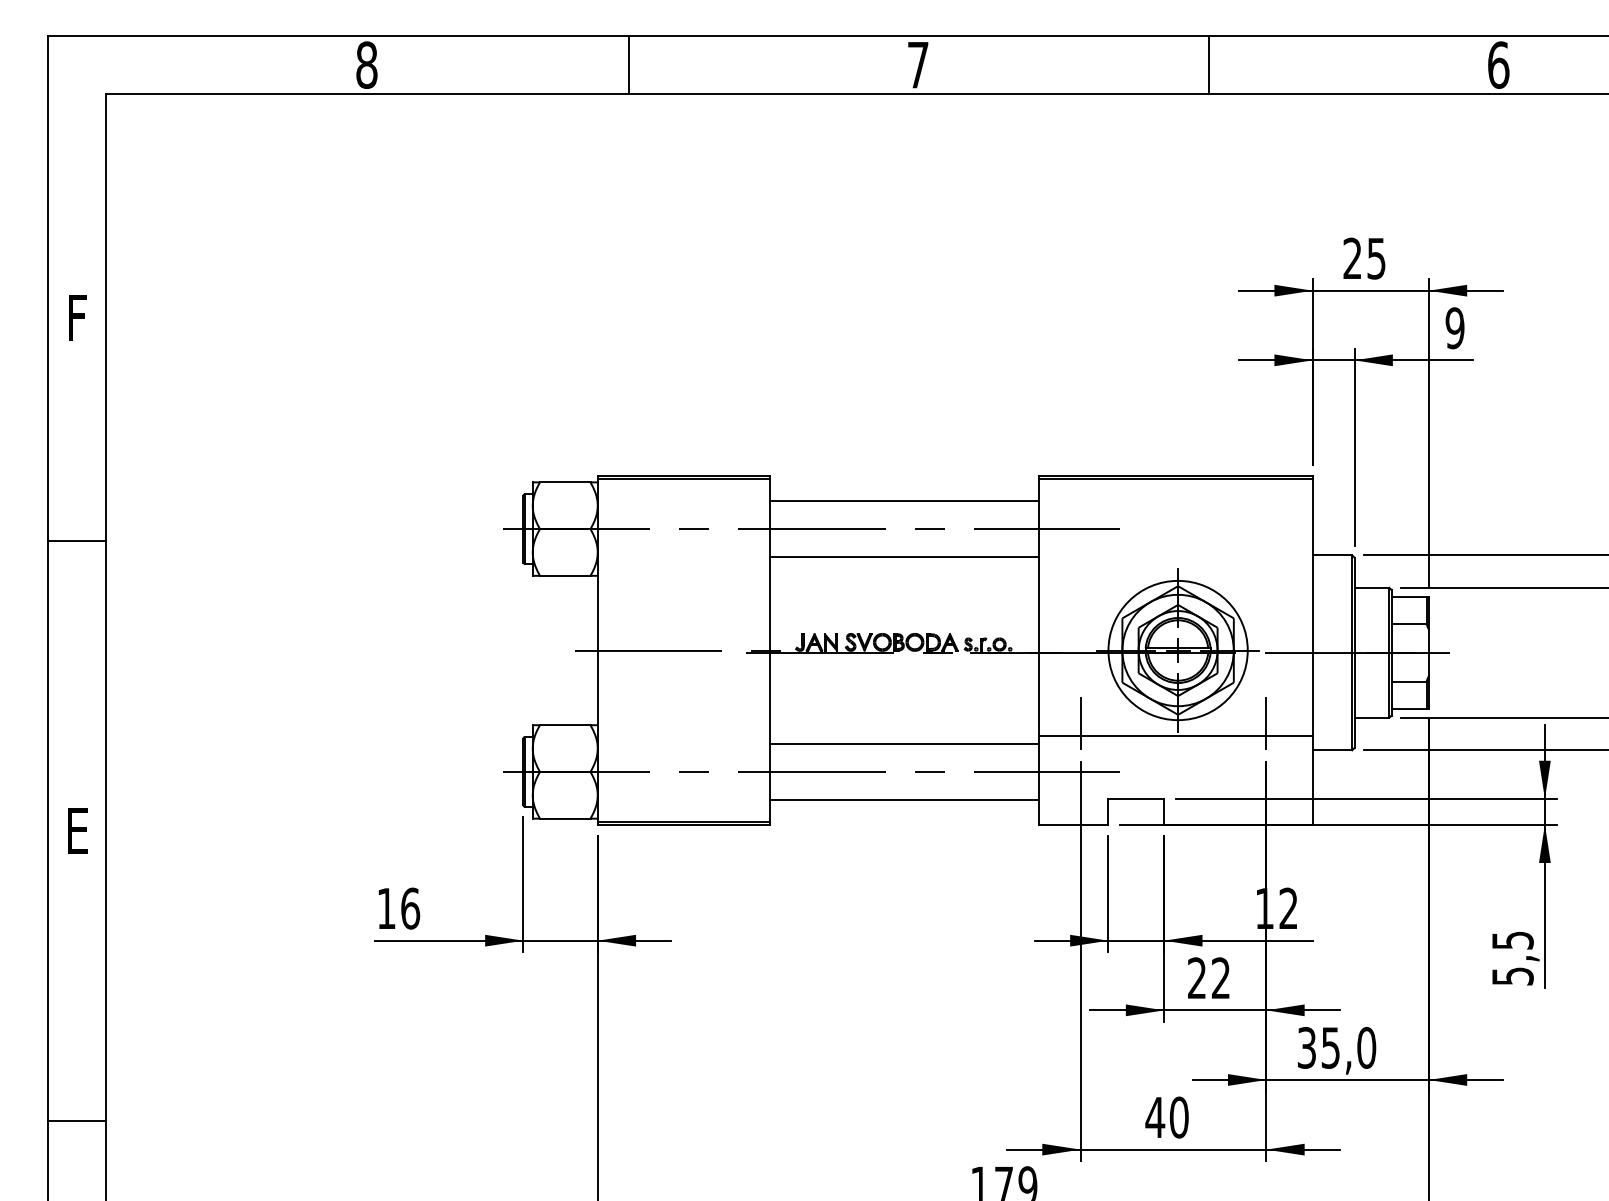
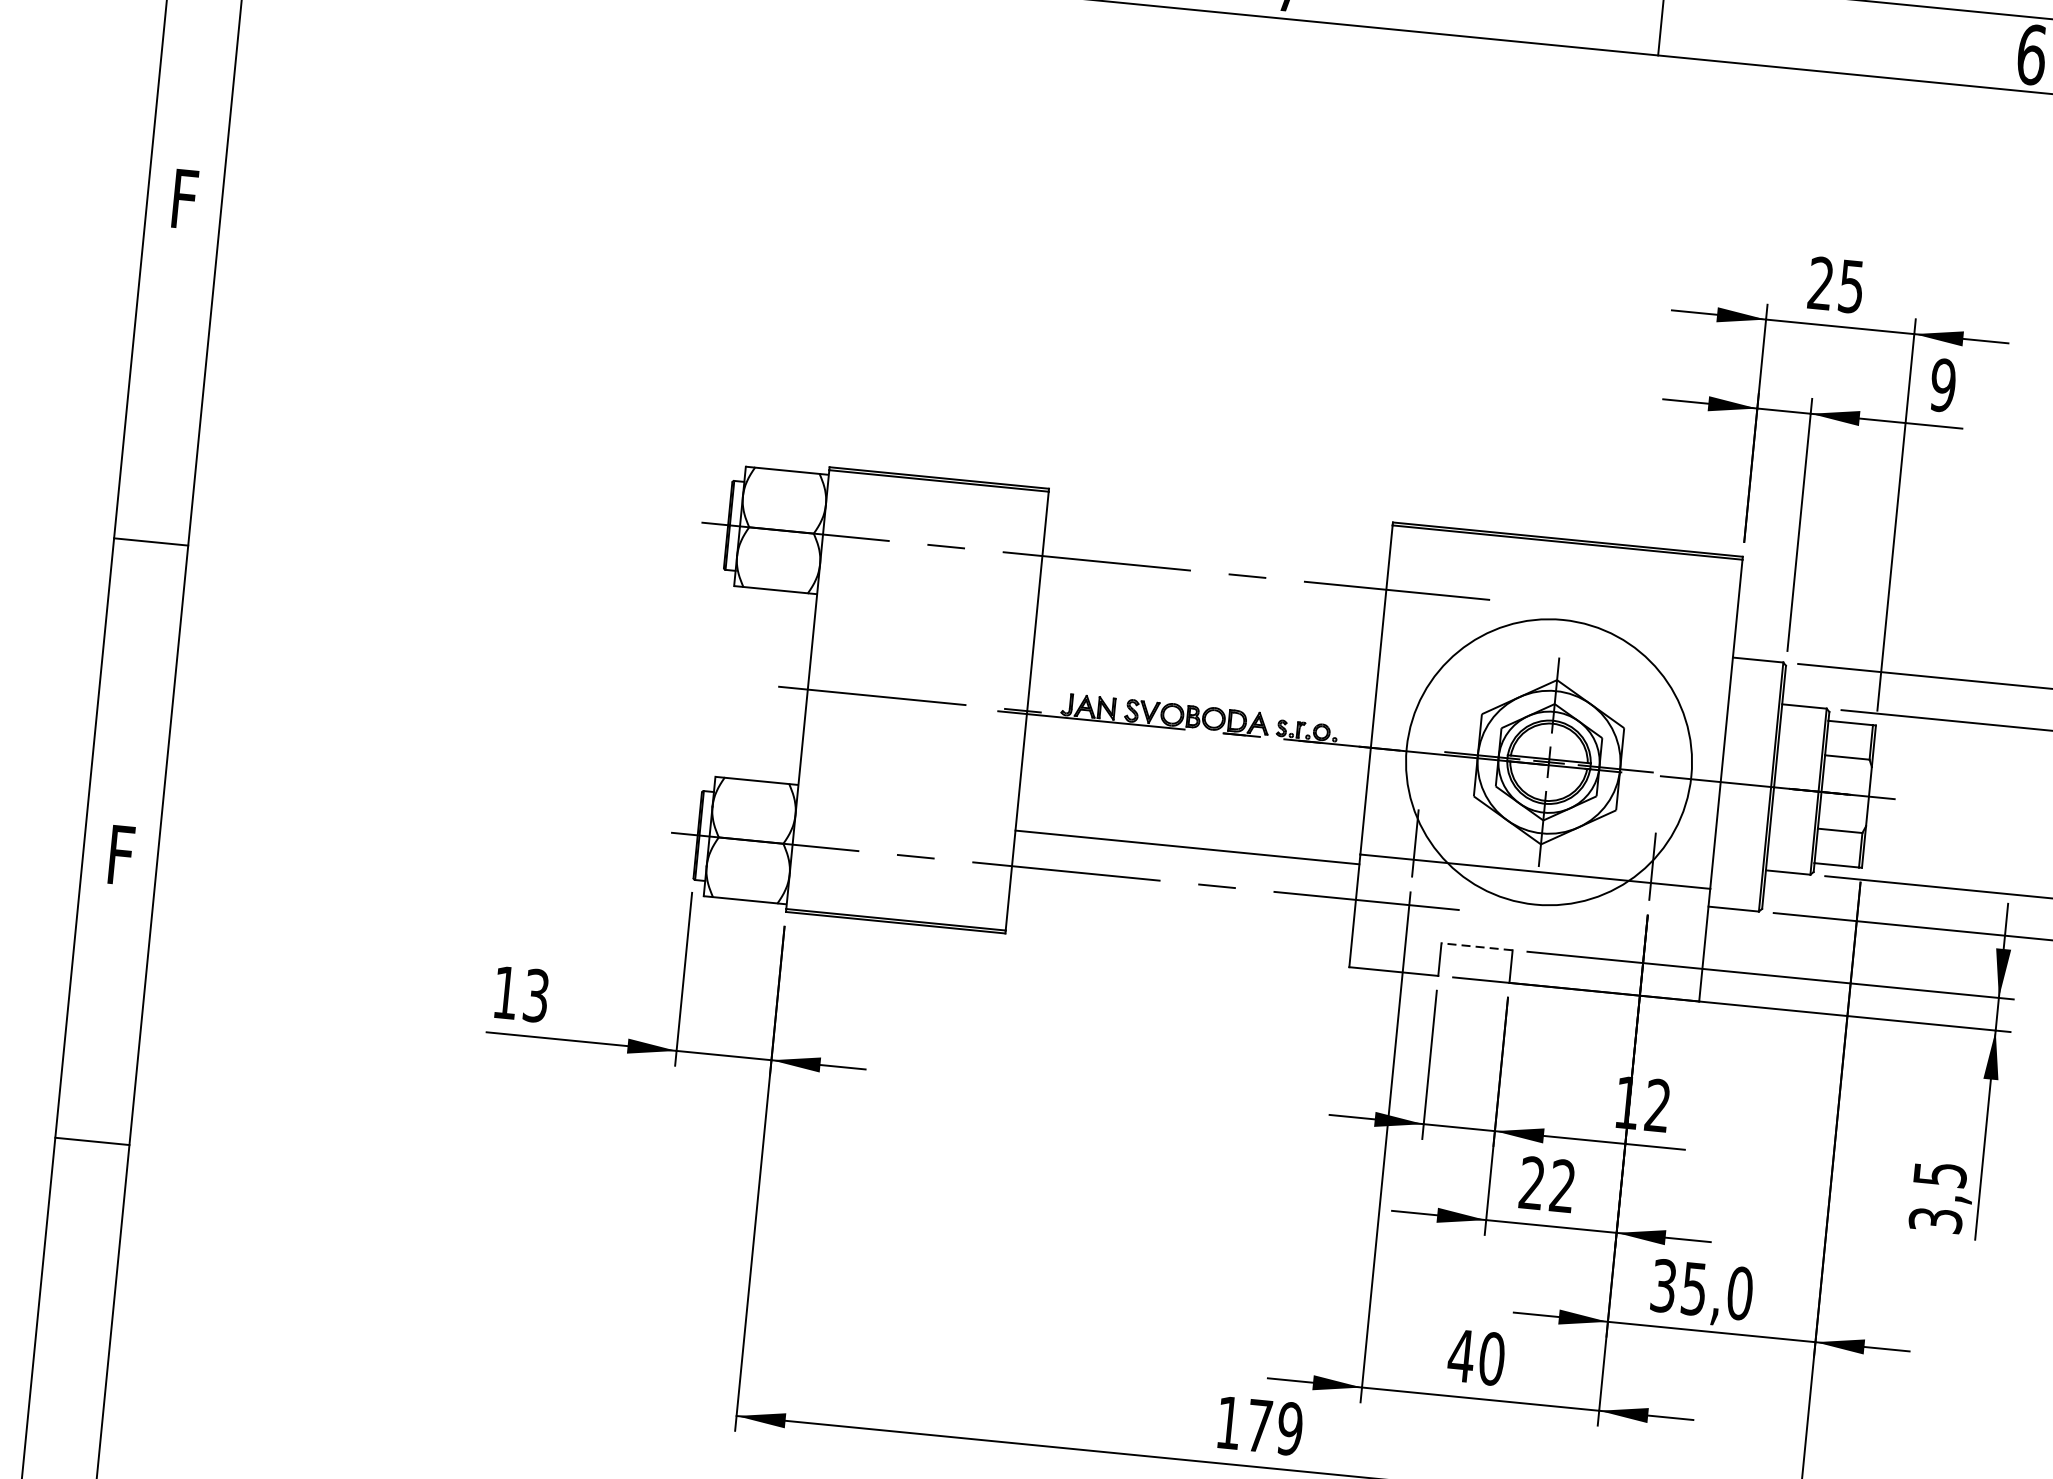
line: (903, 501) -> (1216, 537), removed
line: (77, 540) -> (151, 541), moved
line: (903, 556) -> (1210, 607), removed
circle: (1177, 650) -> (1548, 762), size x1.6
line: (903, 799) -> (1179, 918), removed
line: (1136, 799) -> (1477, 947), solid -> dashed
text: (77, 830) -> (120, 854), E -> F
text: (410, 908) -> (536, 995), 16 -> 13
text: (1512, 976) -> (1935, 1220), 5,5 -> 3,5
line: (77, 1121) -> (92, 1141), moved

